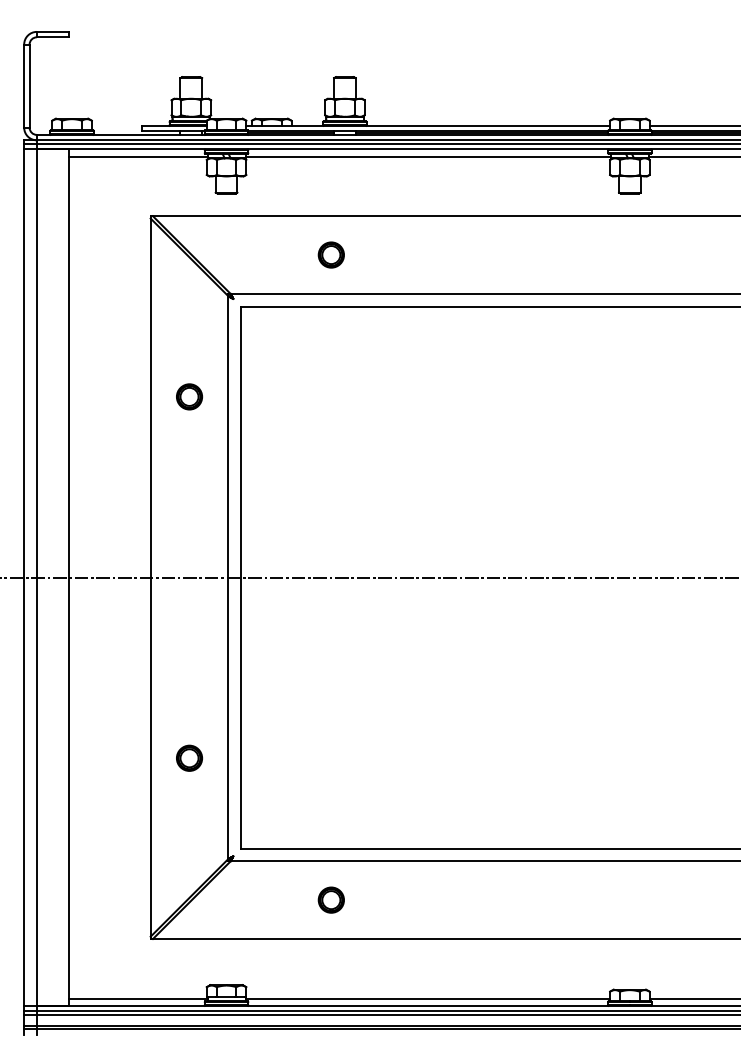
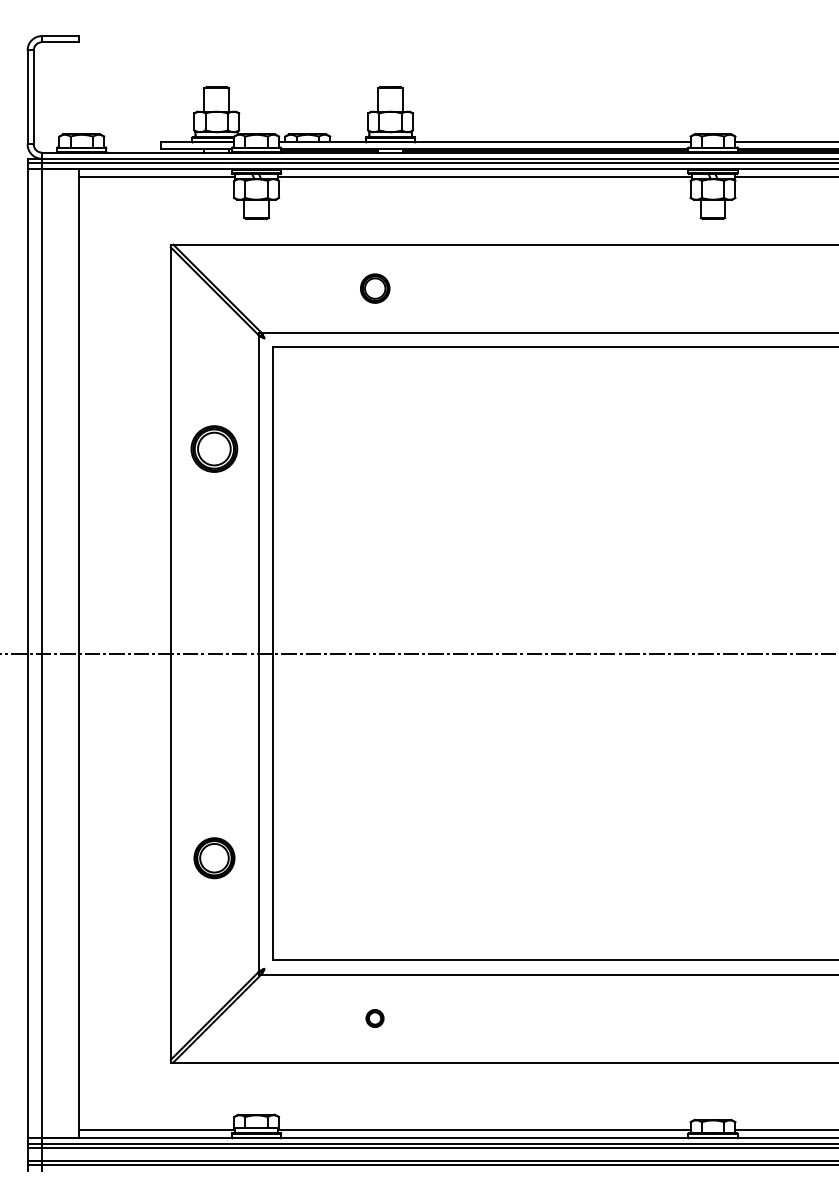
part: (189, 396) -> (214, 448), size x1.6
part: (189, 757) -> (214, 857), size x1.4
part: (330, 899) -> (374, 1017), size x0.6

